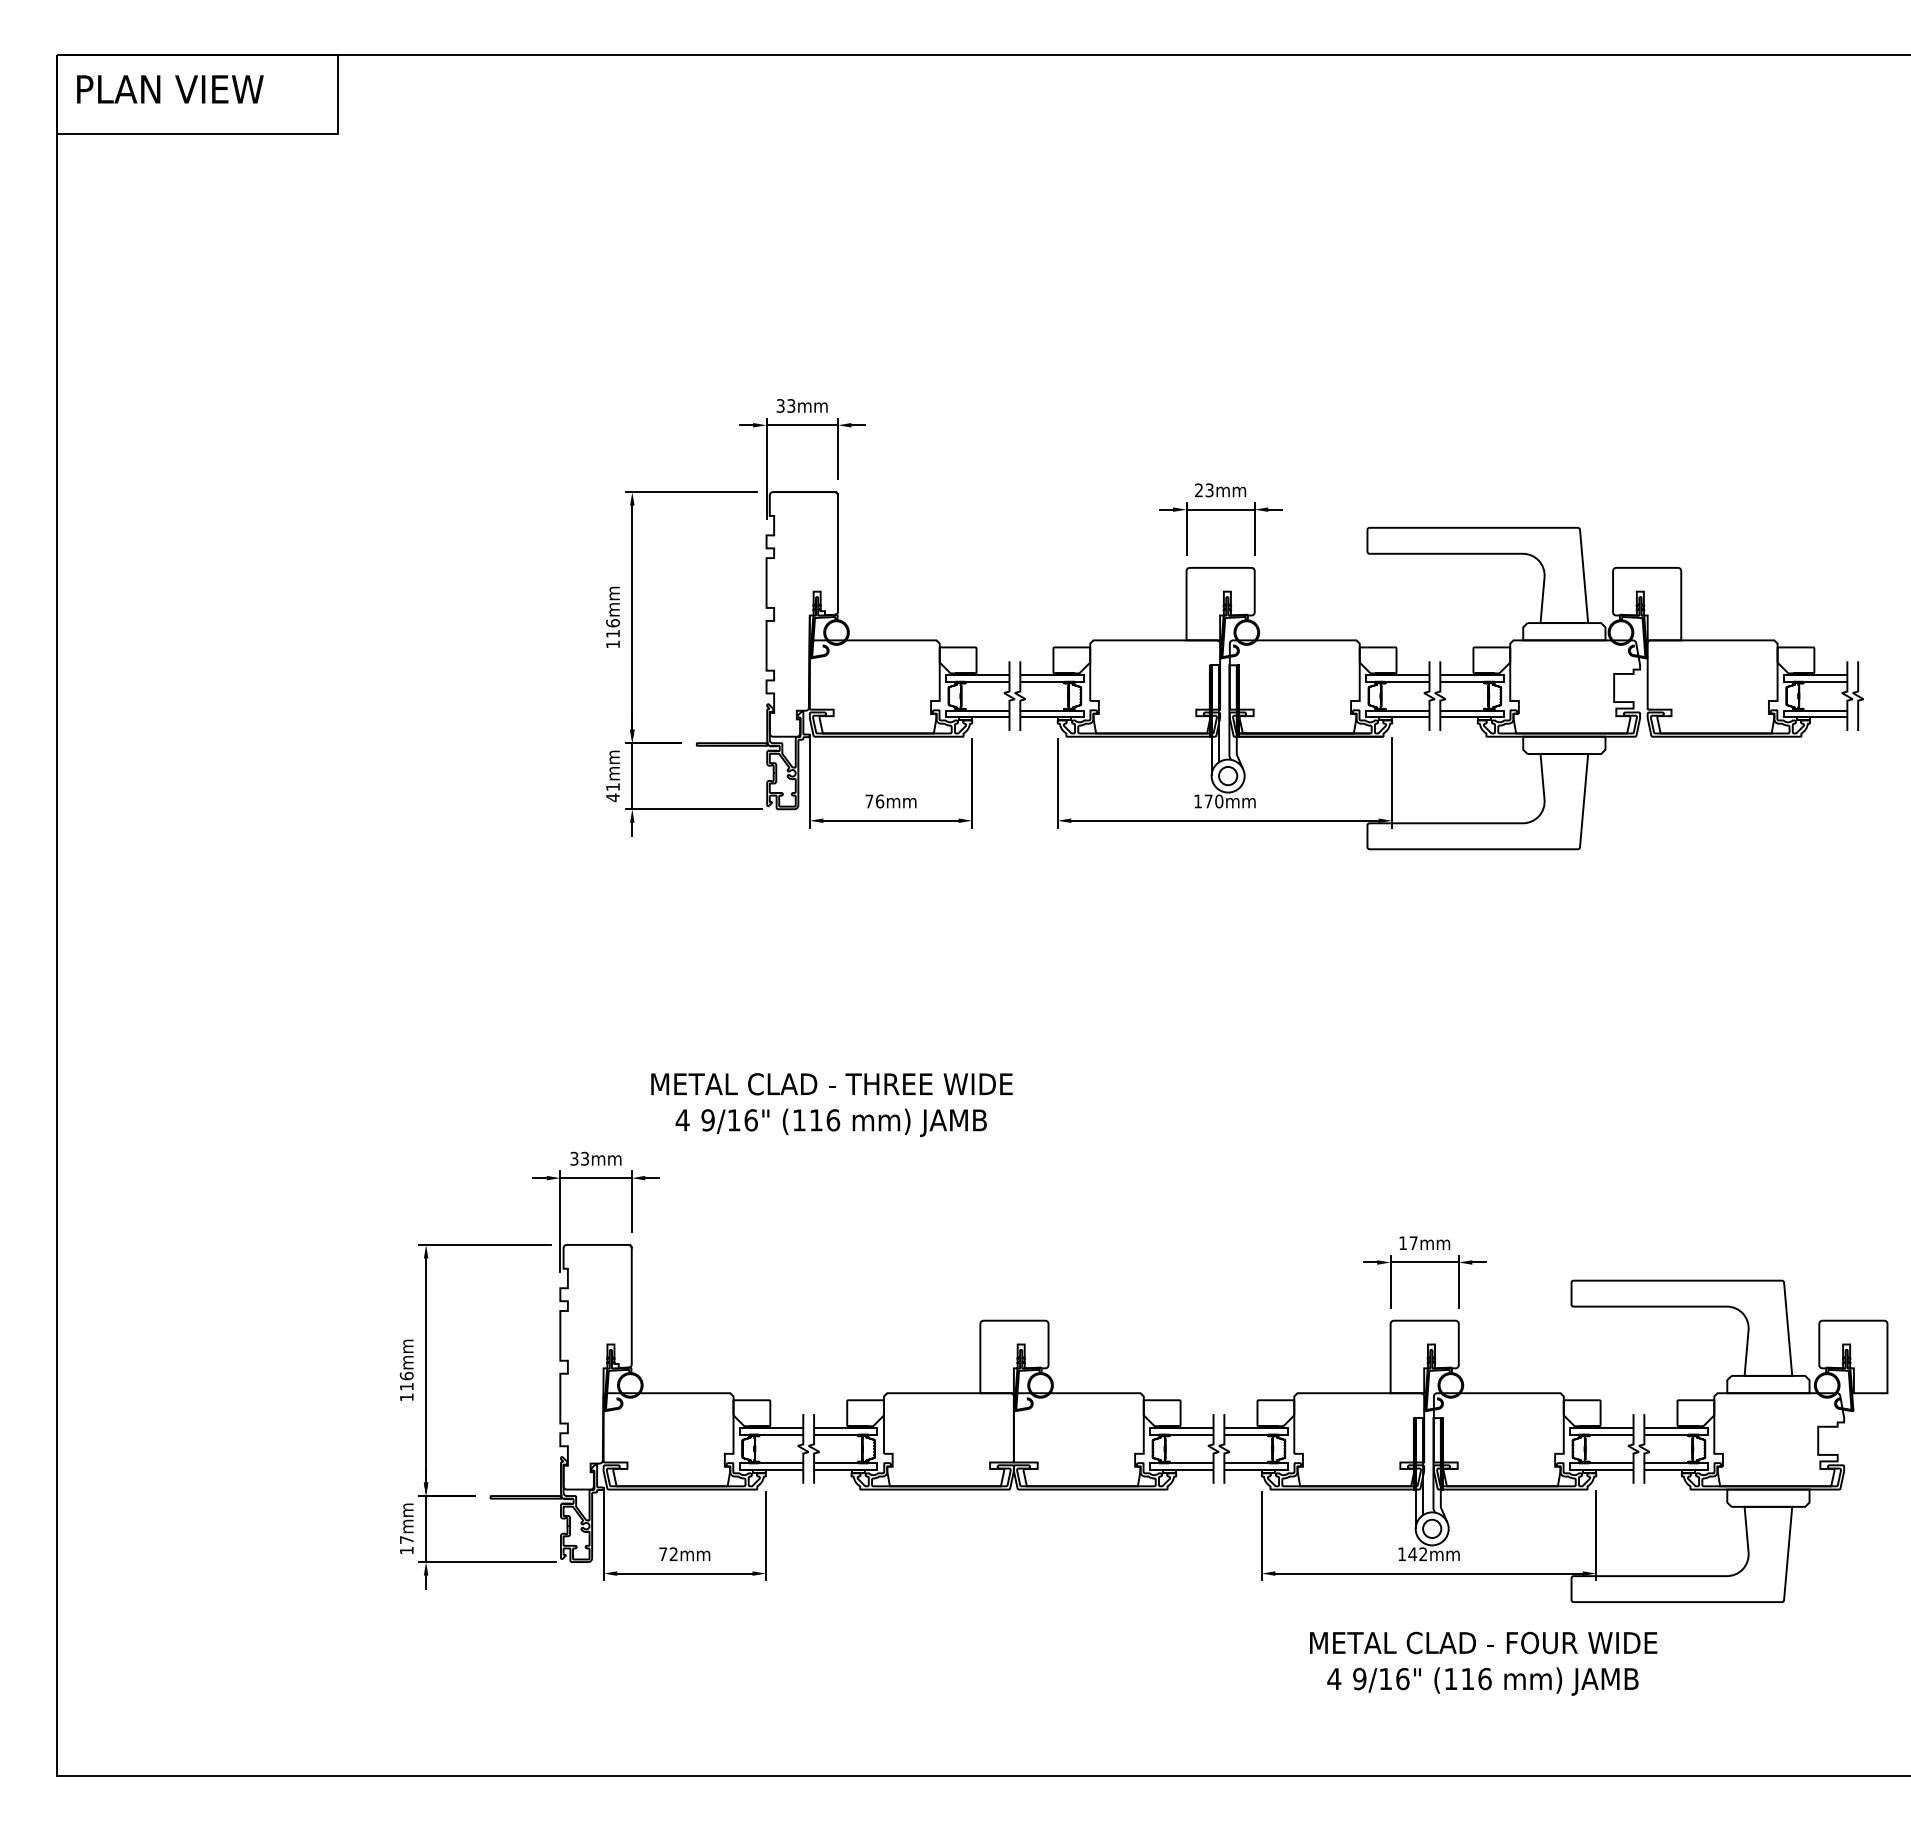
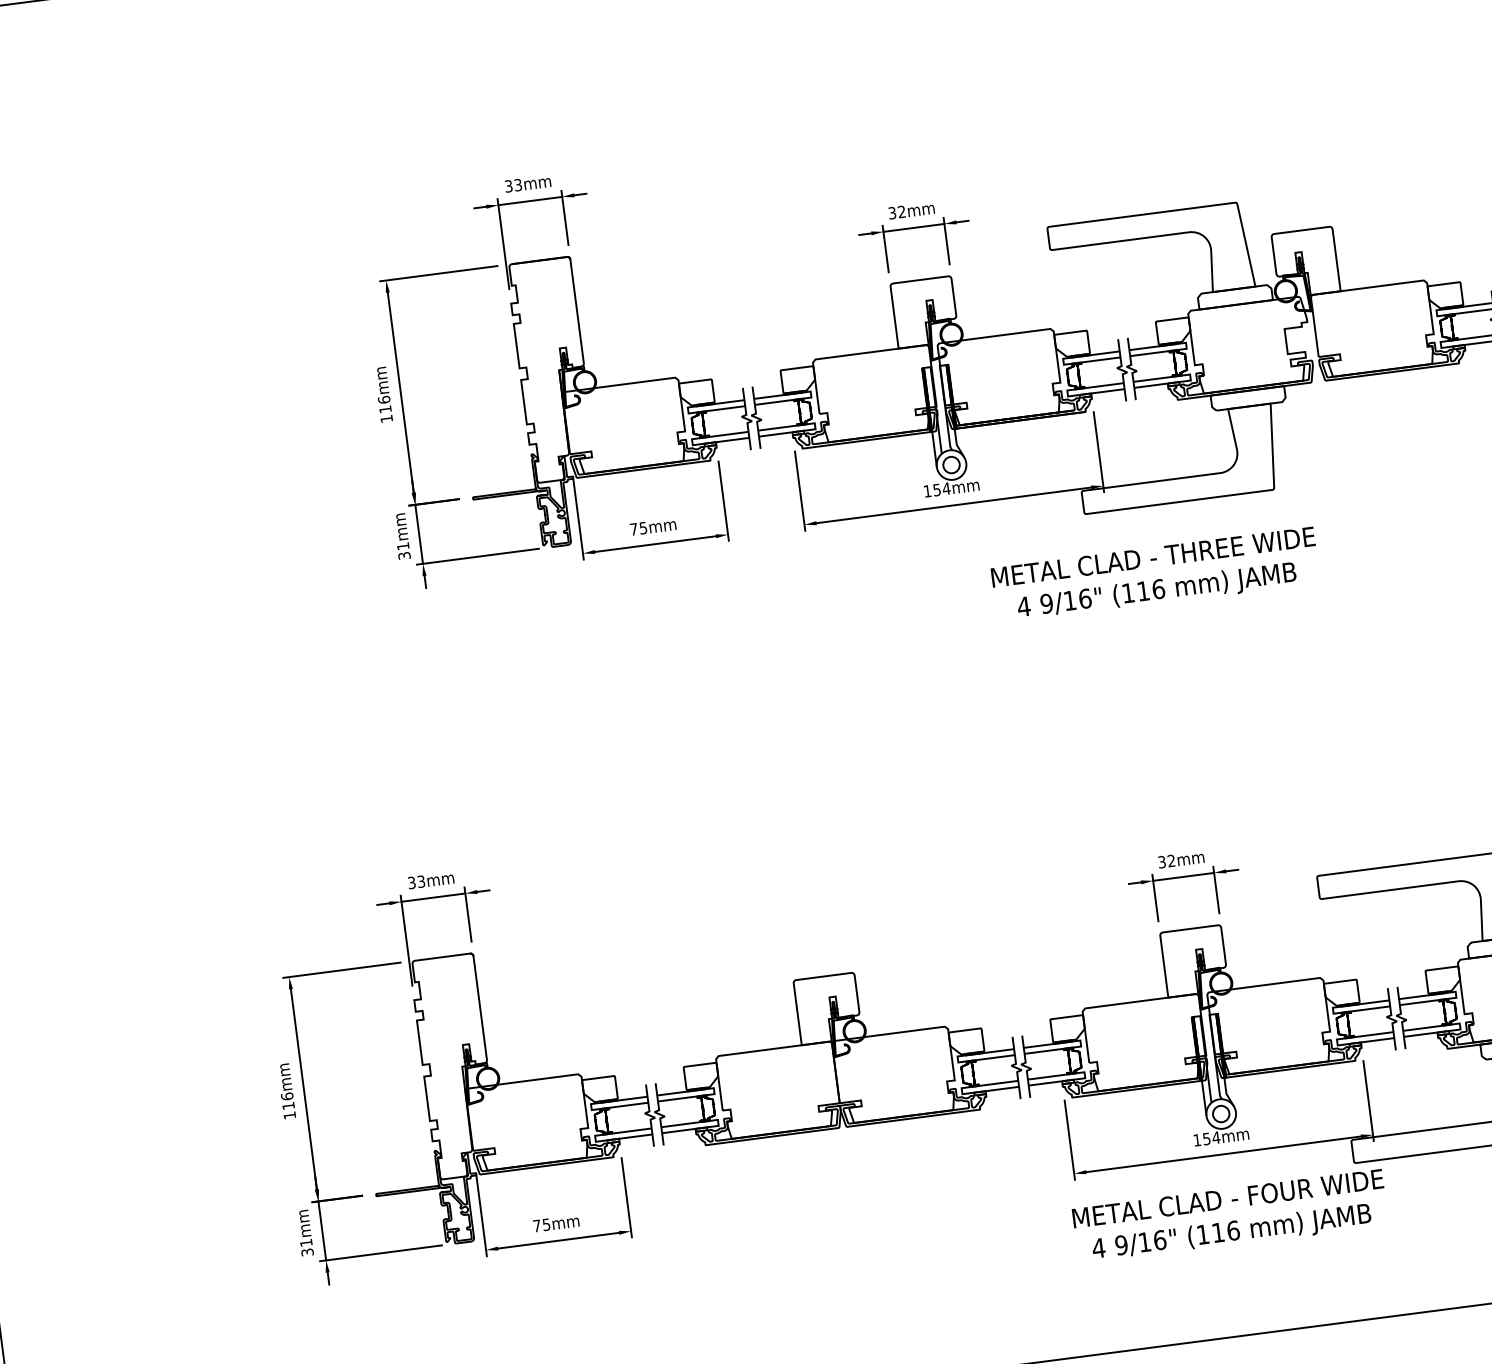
text: (1204, 490) -> (897, 212), 23mm -> 32mm
text: (612, 797) -> (403, 555), 41mm -> 31mm
text: (880, 801) -> (643, 528), 76mm -> 75mm
text: (1213, 801) -> (941, 489), 170mm -> 154mm
text: (831, 1105) -> (1155, 576), moved
text: (1408, 1243) -> (1166, 861), 17mm -> 32mm
text: (406, 1545) -> (306, 1247), 17mm -> 31mm
text: (673, 1554) -> (546, 1224), 72mm -> 75mm
text: (1417, 1554) -> (1211, 1138), 142mm -> 154mm
text: (1483, 1663) -> (1230, 1216), moved

